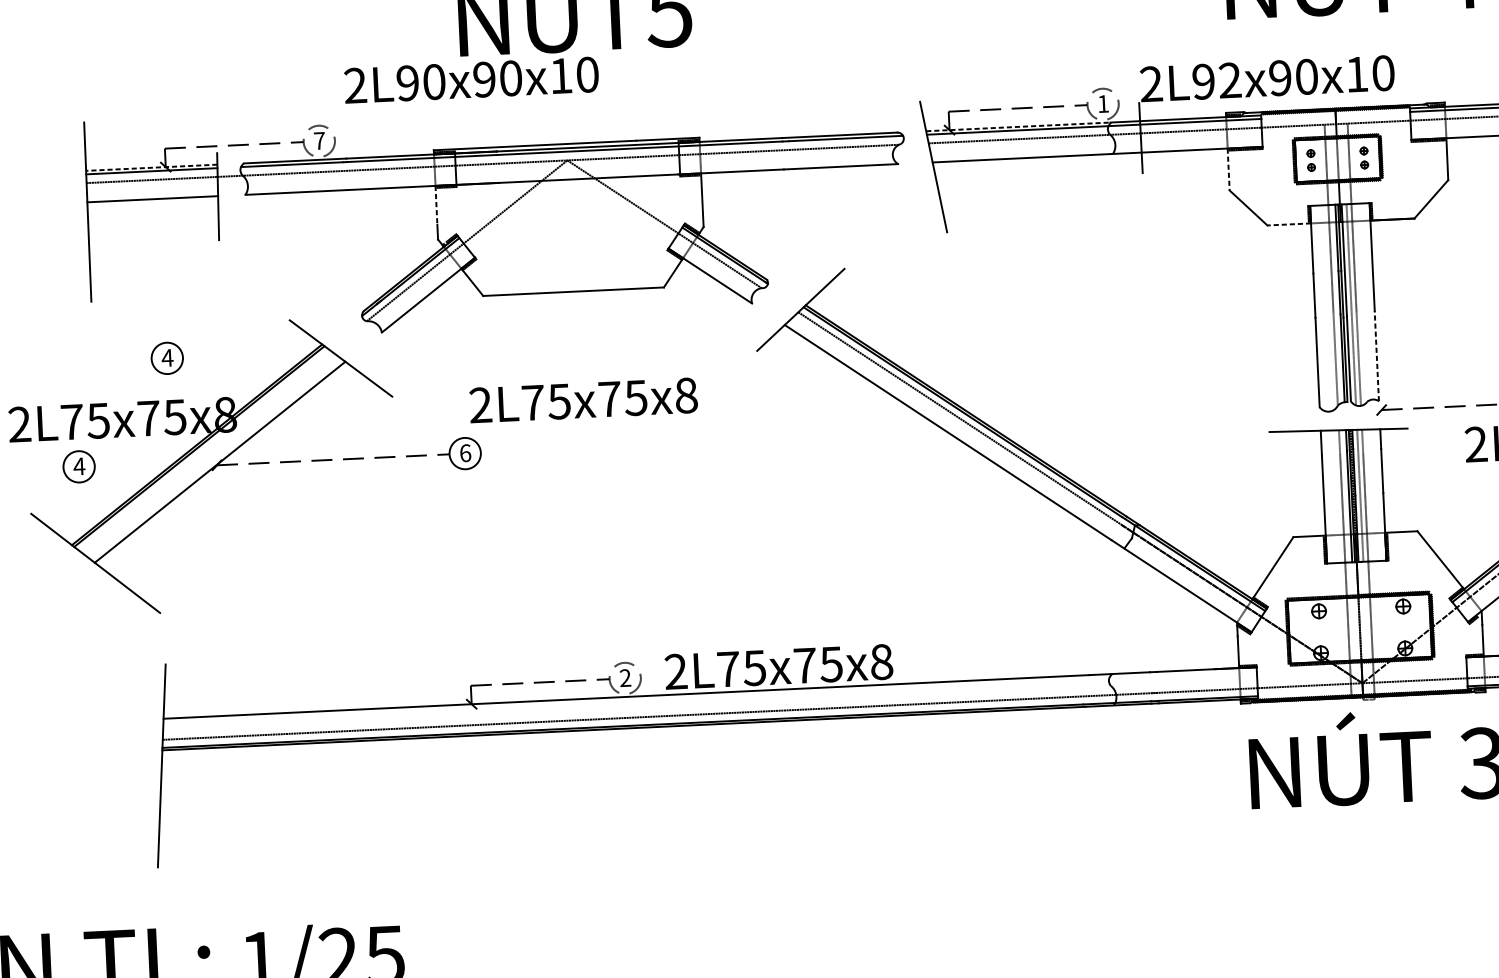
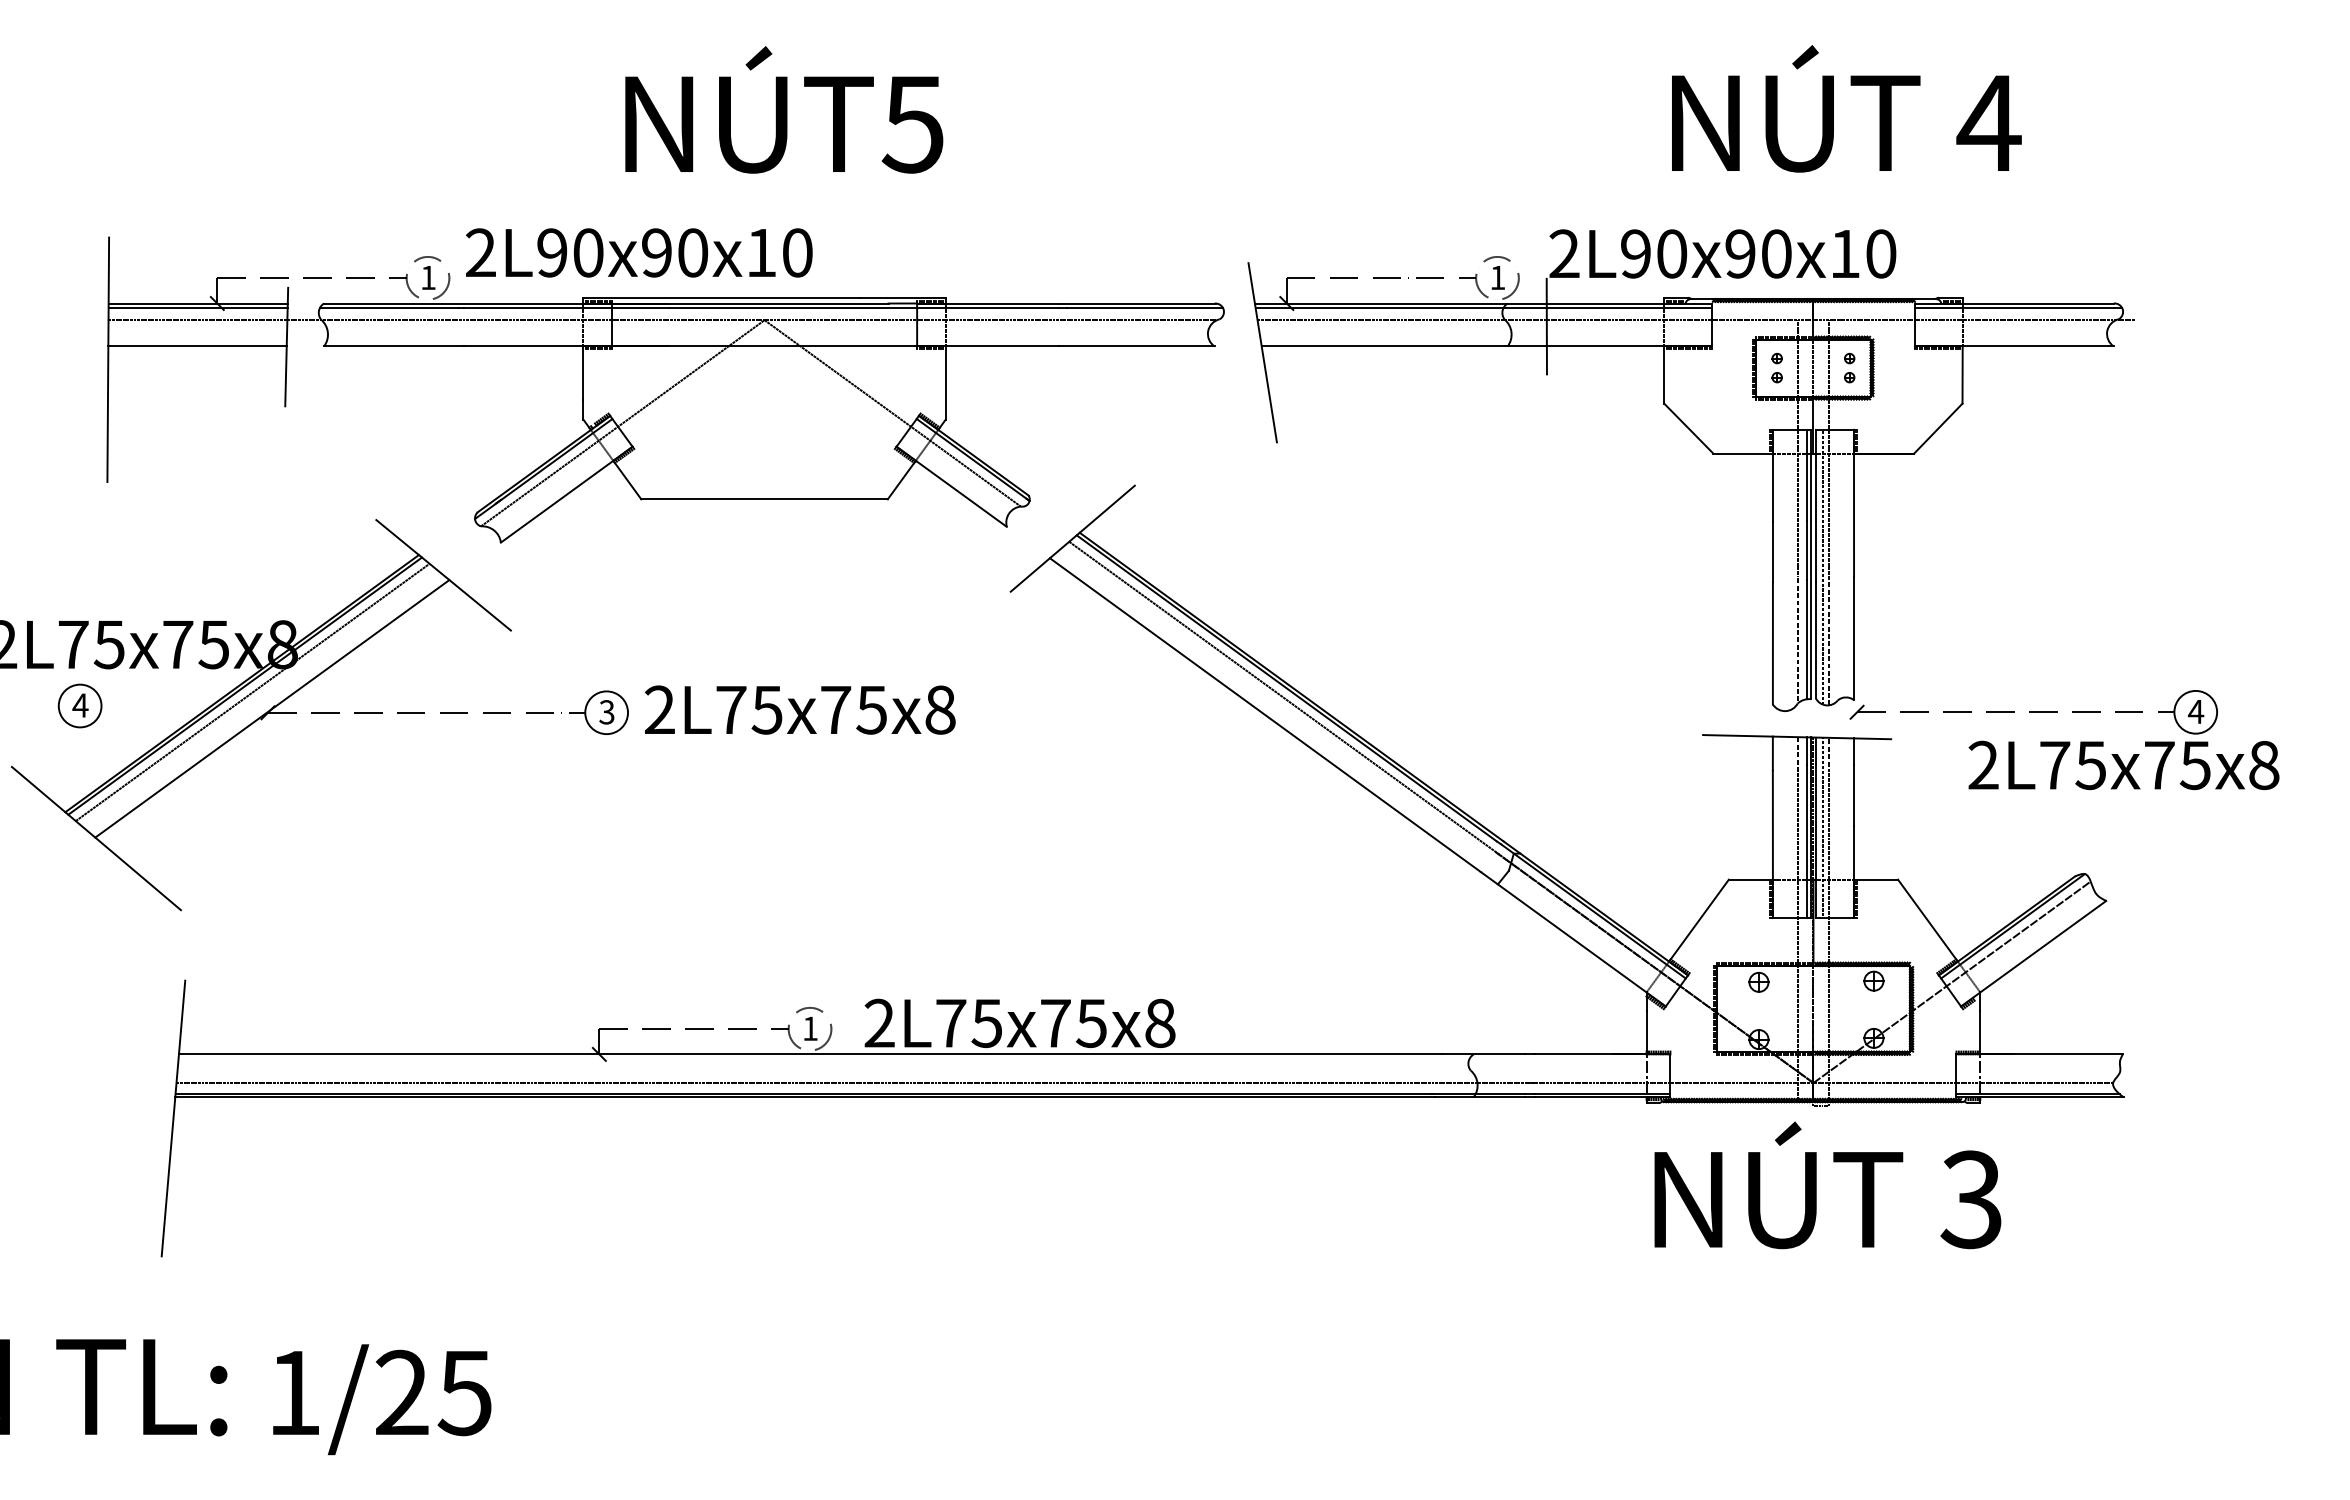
text: (471, 79) -> (639, 252), moved
text: (1230, 80) -> (1672, 253), 2L92x90x10 -> 2L90x90x10
line: (1018, 126) -> (1380, 303), dashed -> solid
text: (319, 140) -> (428, 277), 7 -> 1
line: (151, 167) -> (198, 303), dashed -> solid
line: (1228, 169) -> (1664, 375), dashed -> solid
line: (436, 205) -> (583, 373), dashed -> solid
line: (1289, 224) -> (1743, 453), dashed -> solid
line: (1376, 356) -> (1853, 638), dashed -> solid
part: (166, 358) -> (206, 563), removed
text: (583, 400) -> (800, 709), moved
line: (204, 450) -> (252, 692), added
text: (465, 453) -> (606, 712), 6 -> 3
text: (625, 677) -> (810, 1028), 2 -> 1

